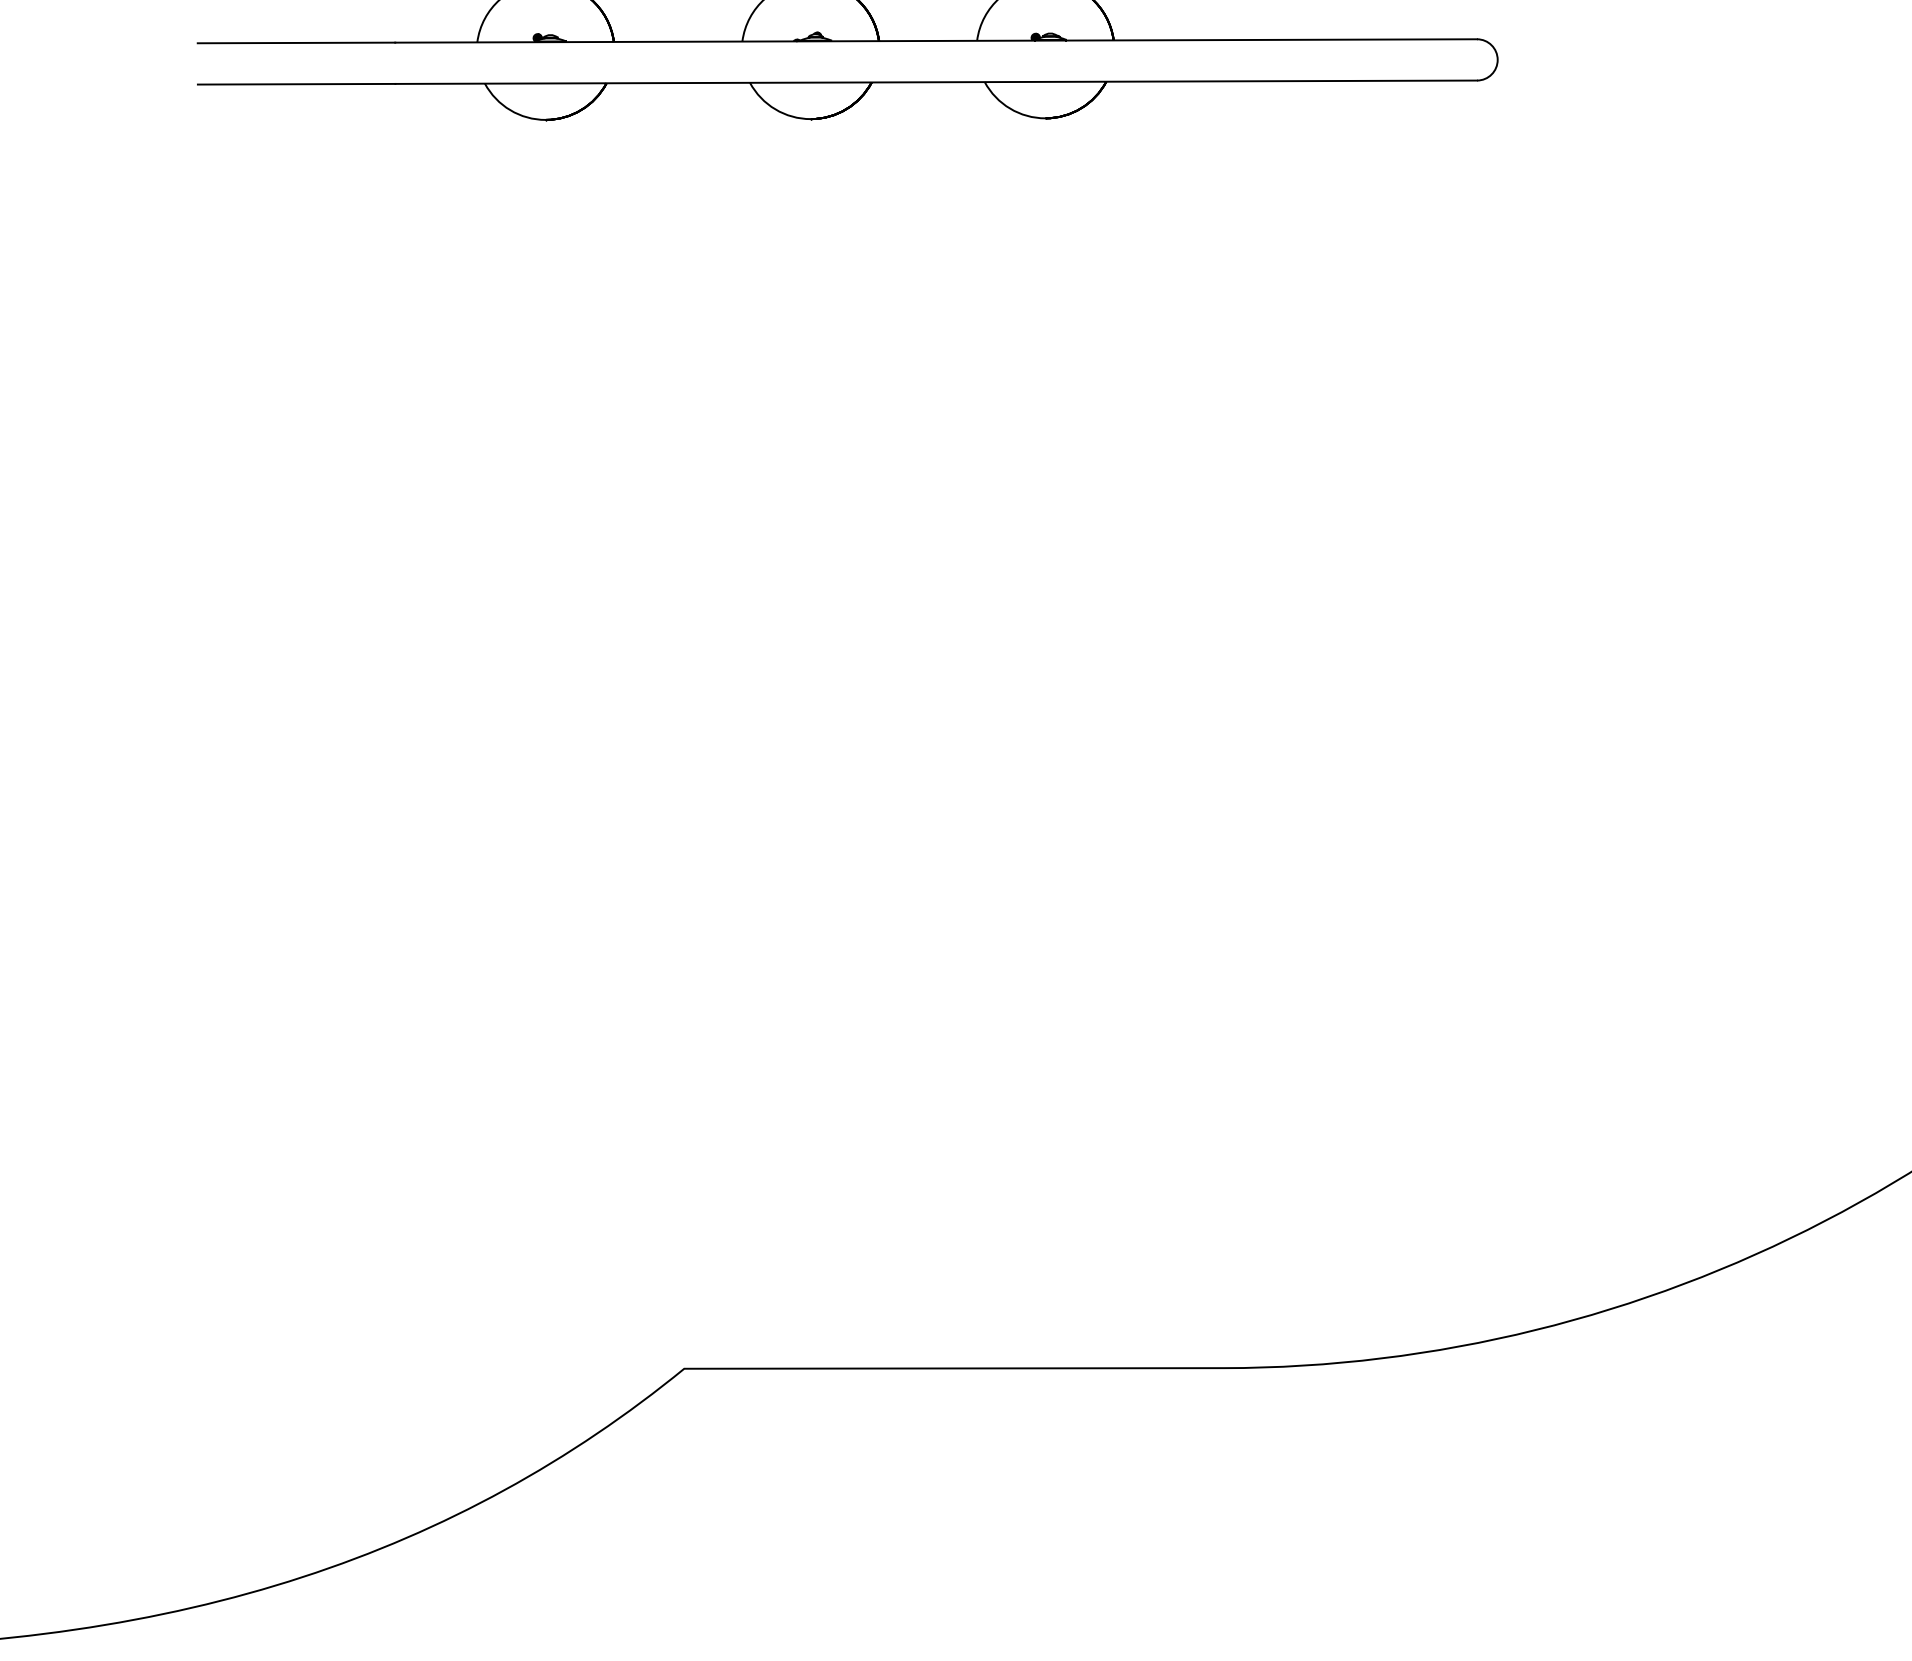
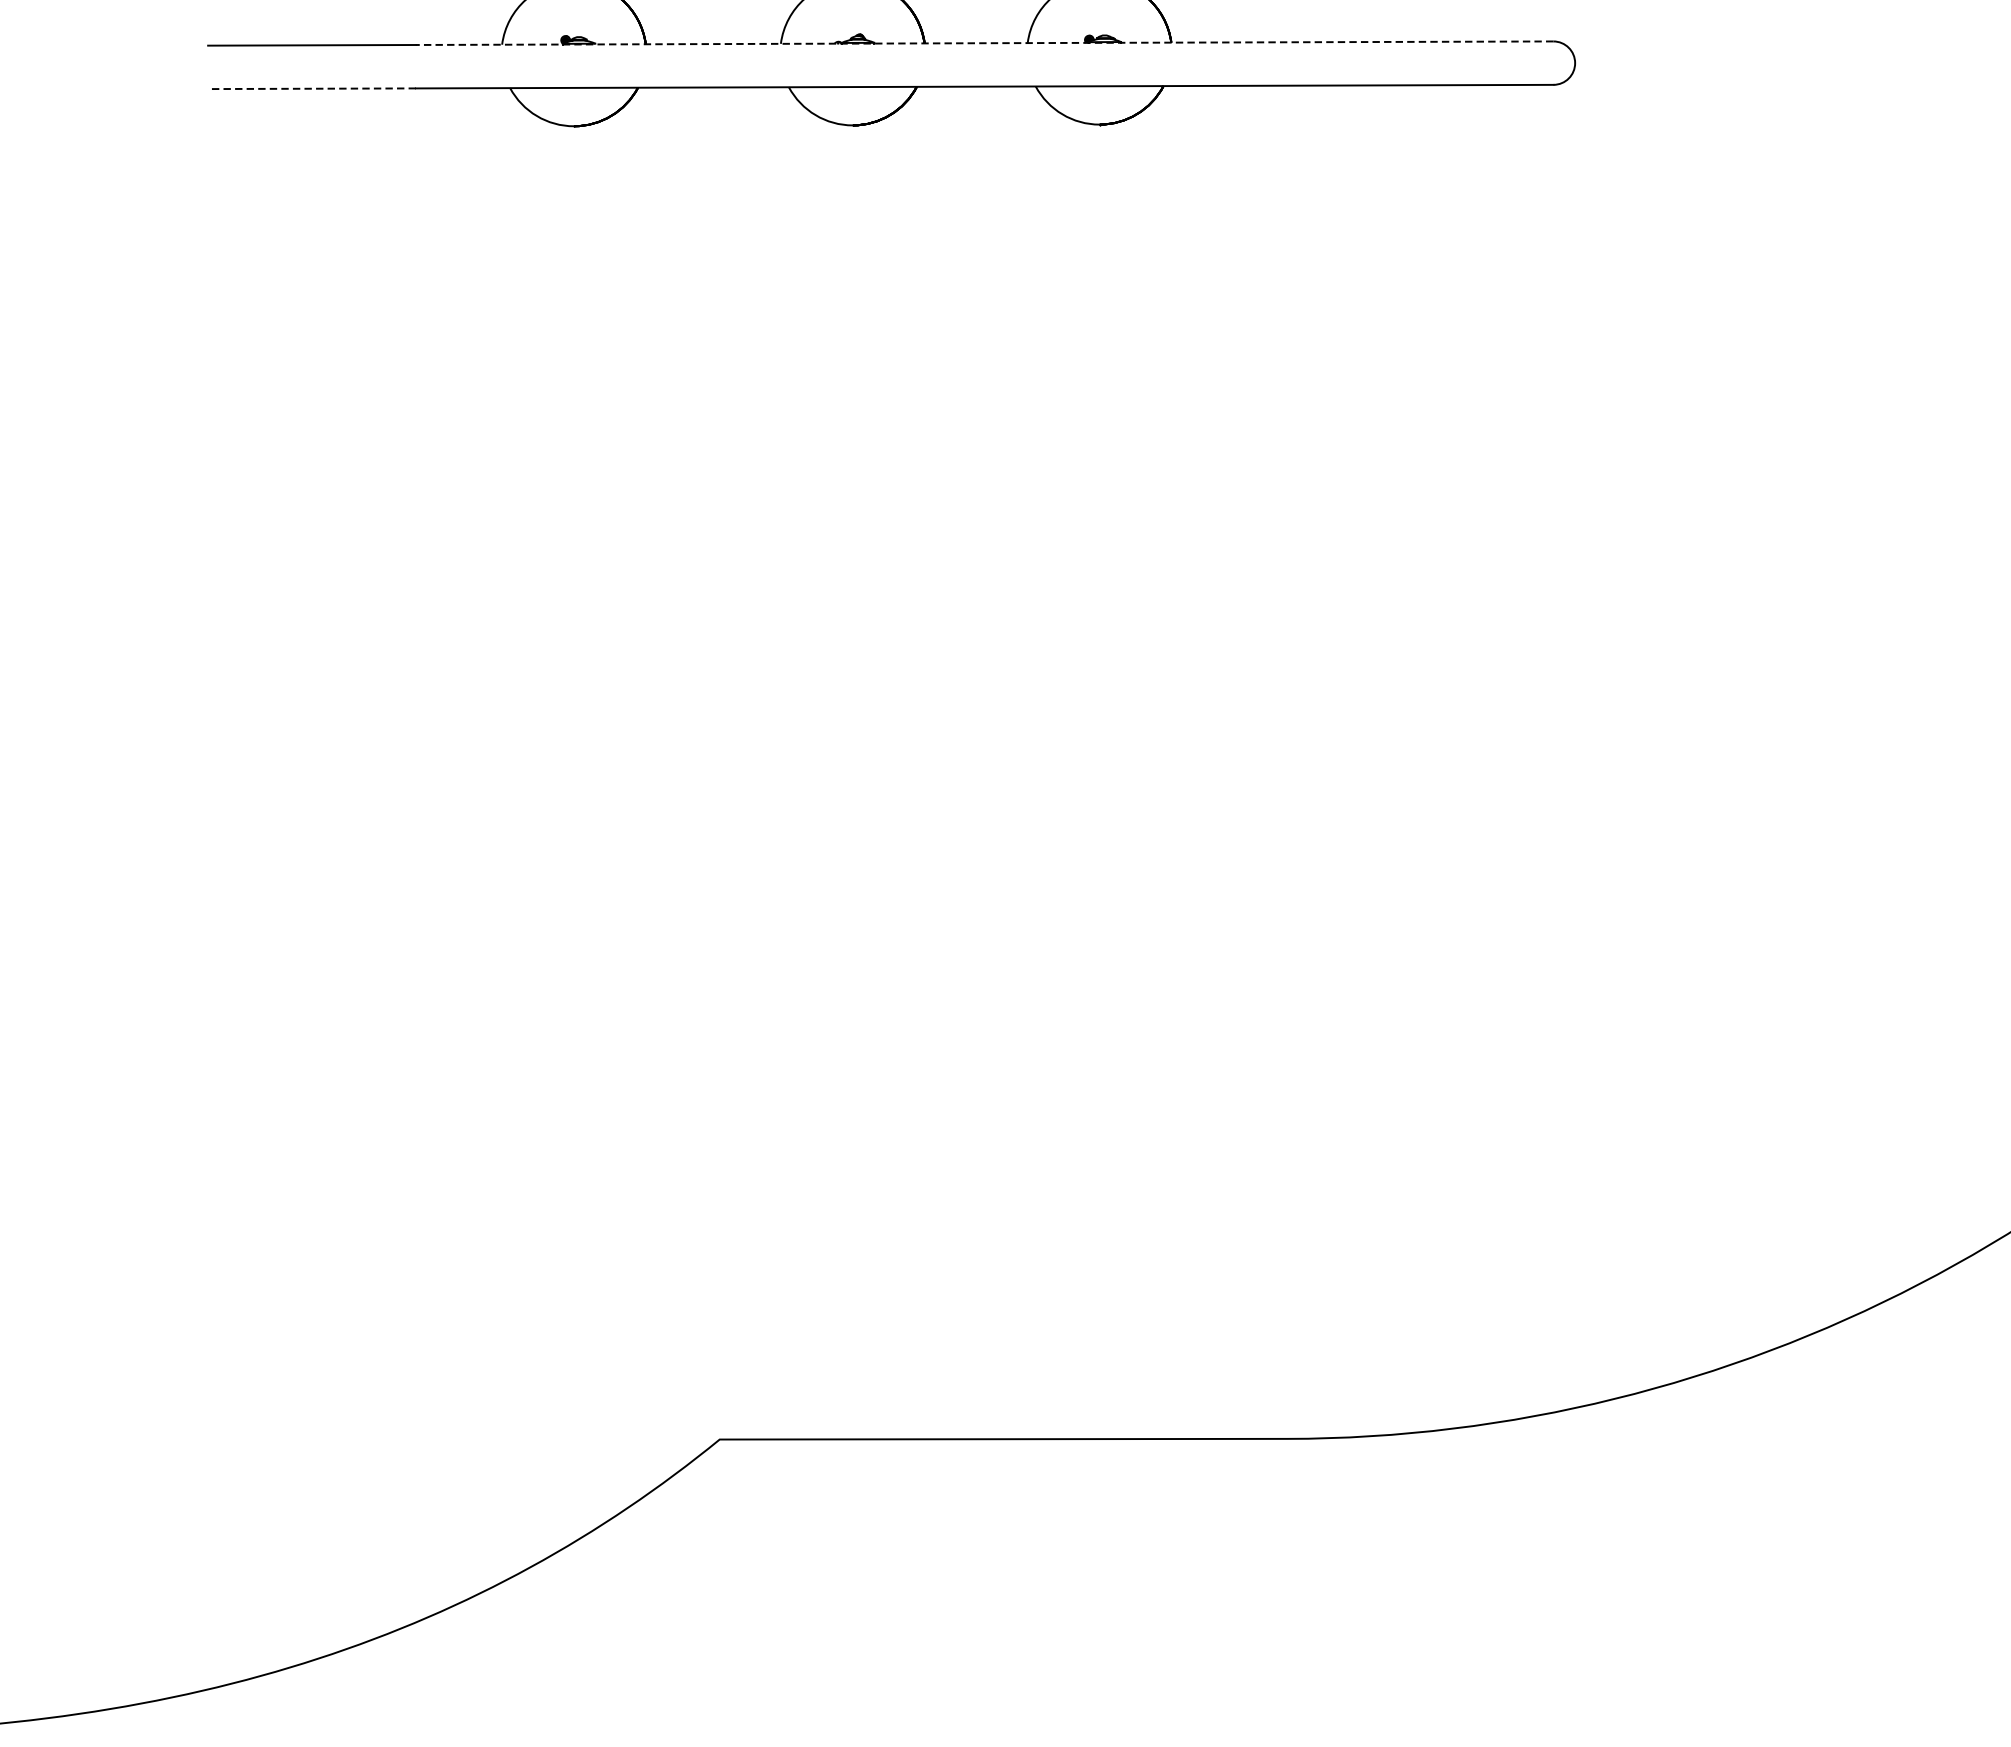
line: (936, 40) -> (984, 42), solid -> dashed
line: (296, 84) -> (311, 89), solid -> dashed

